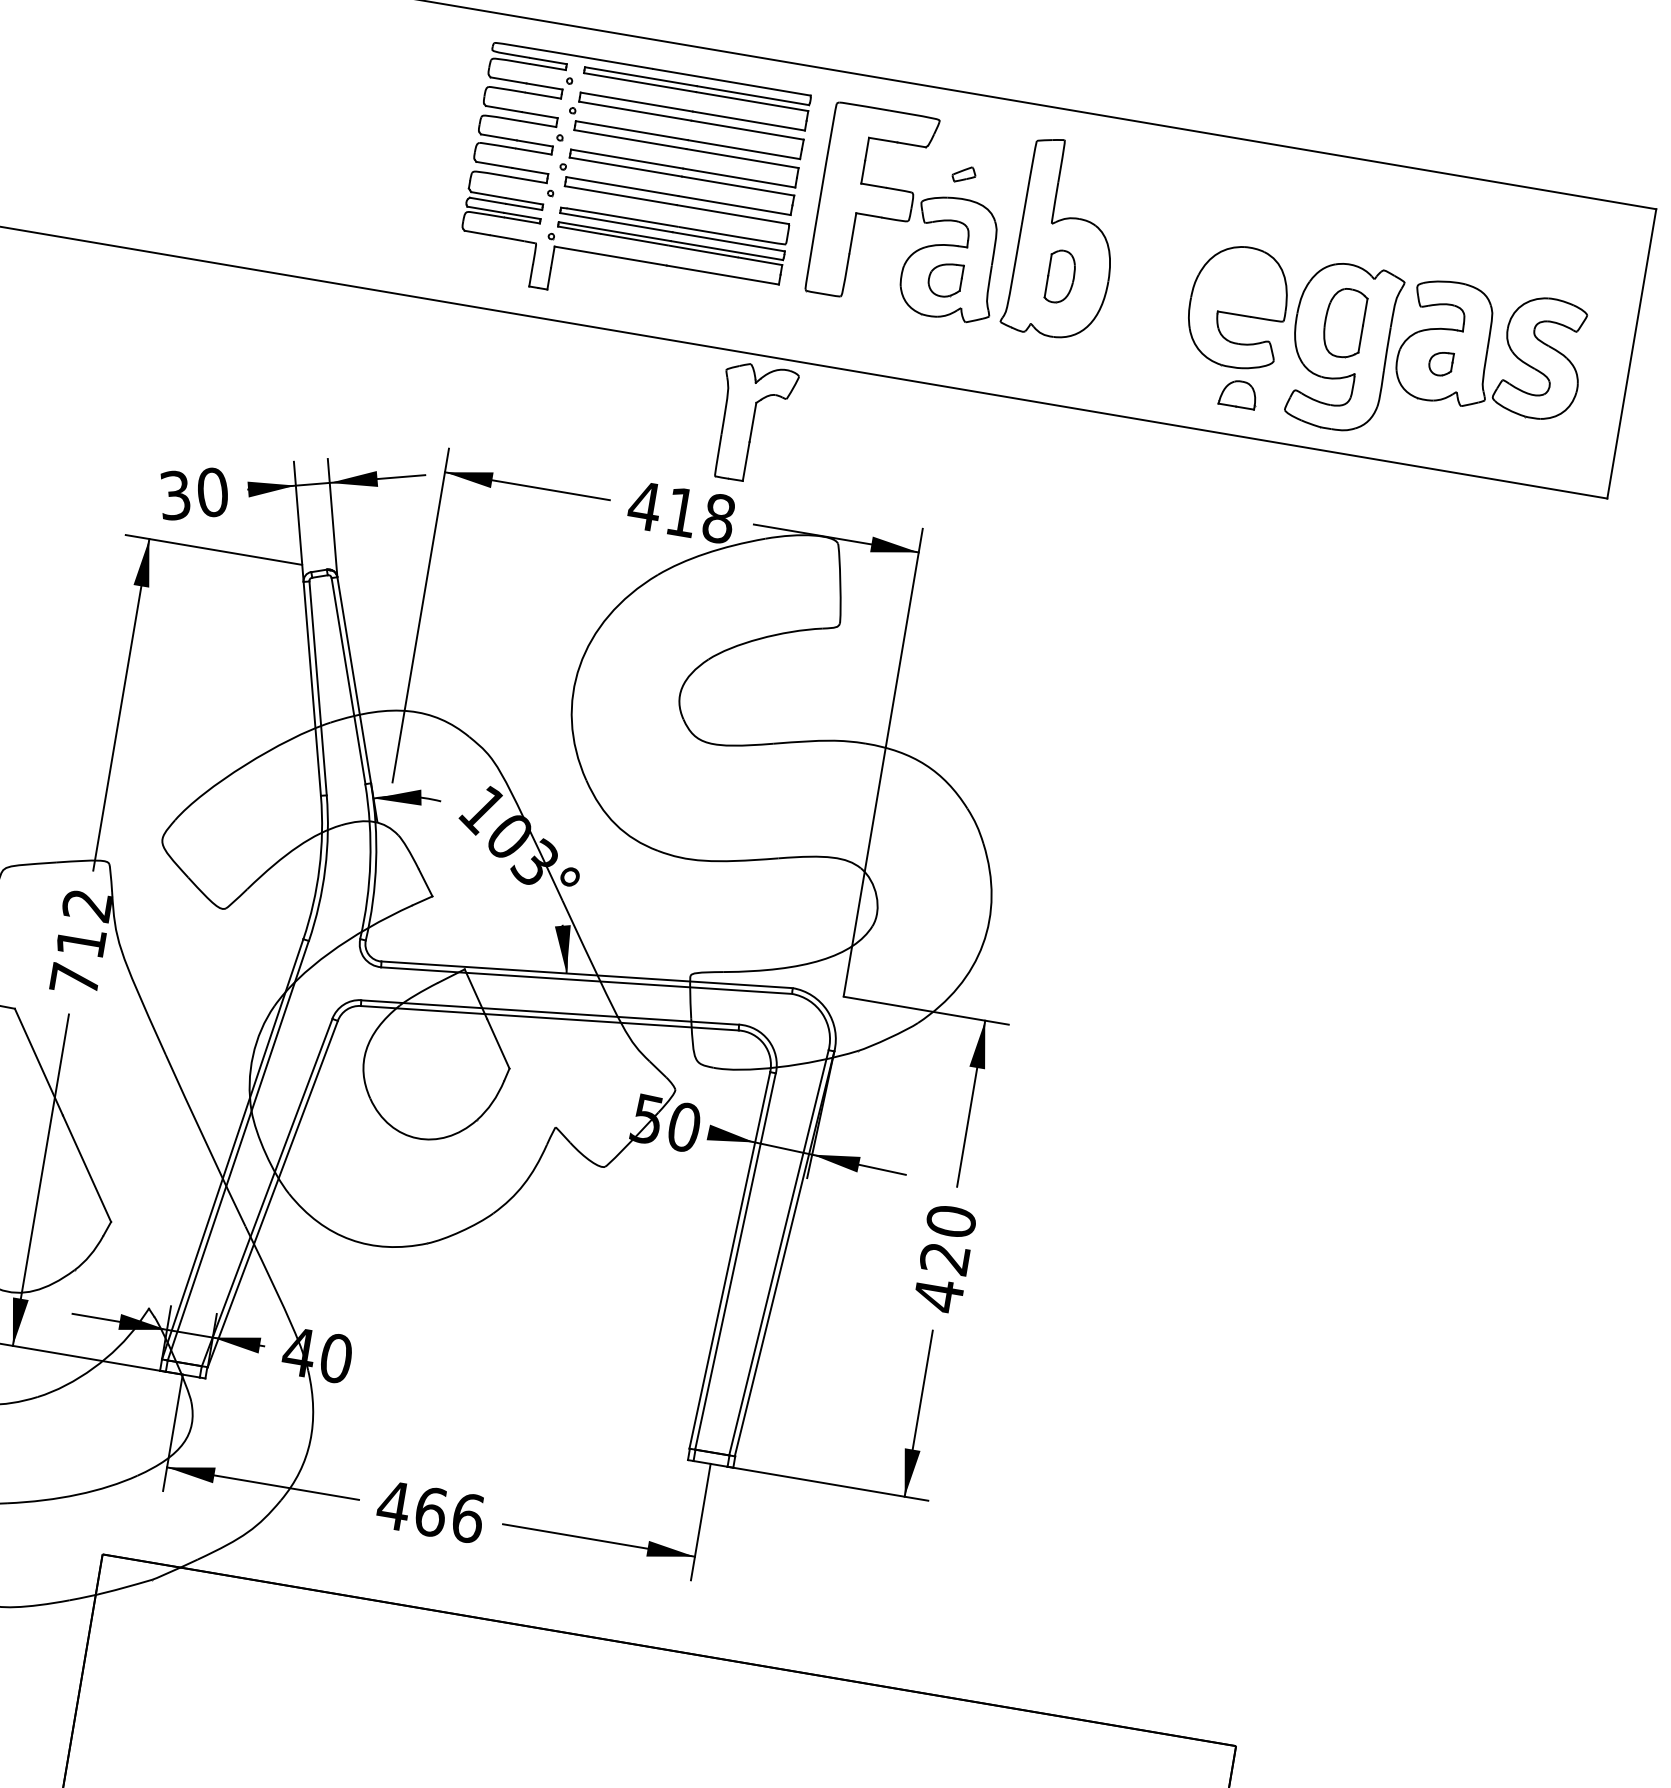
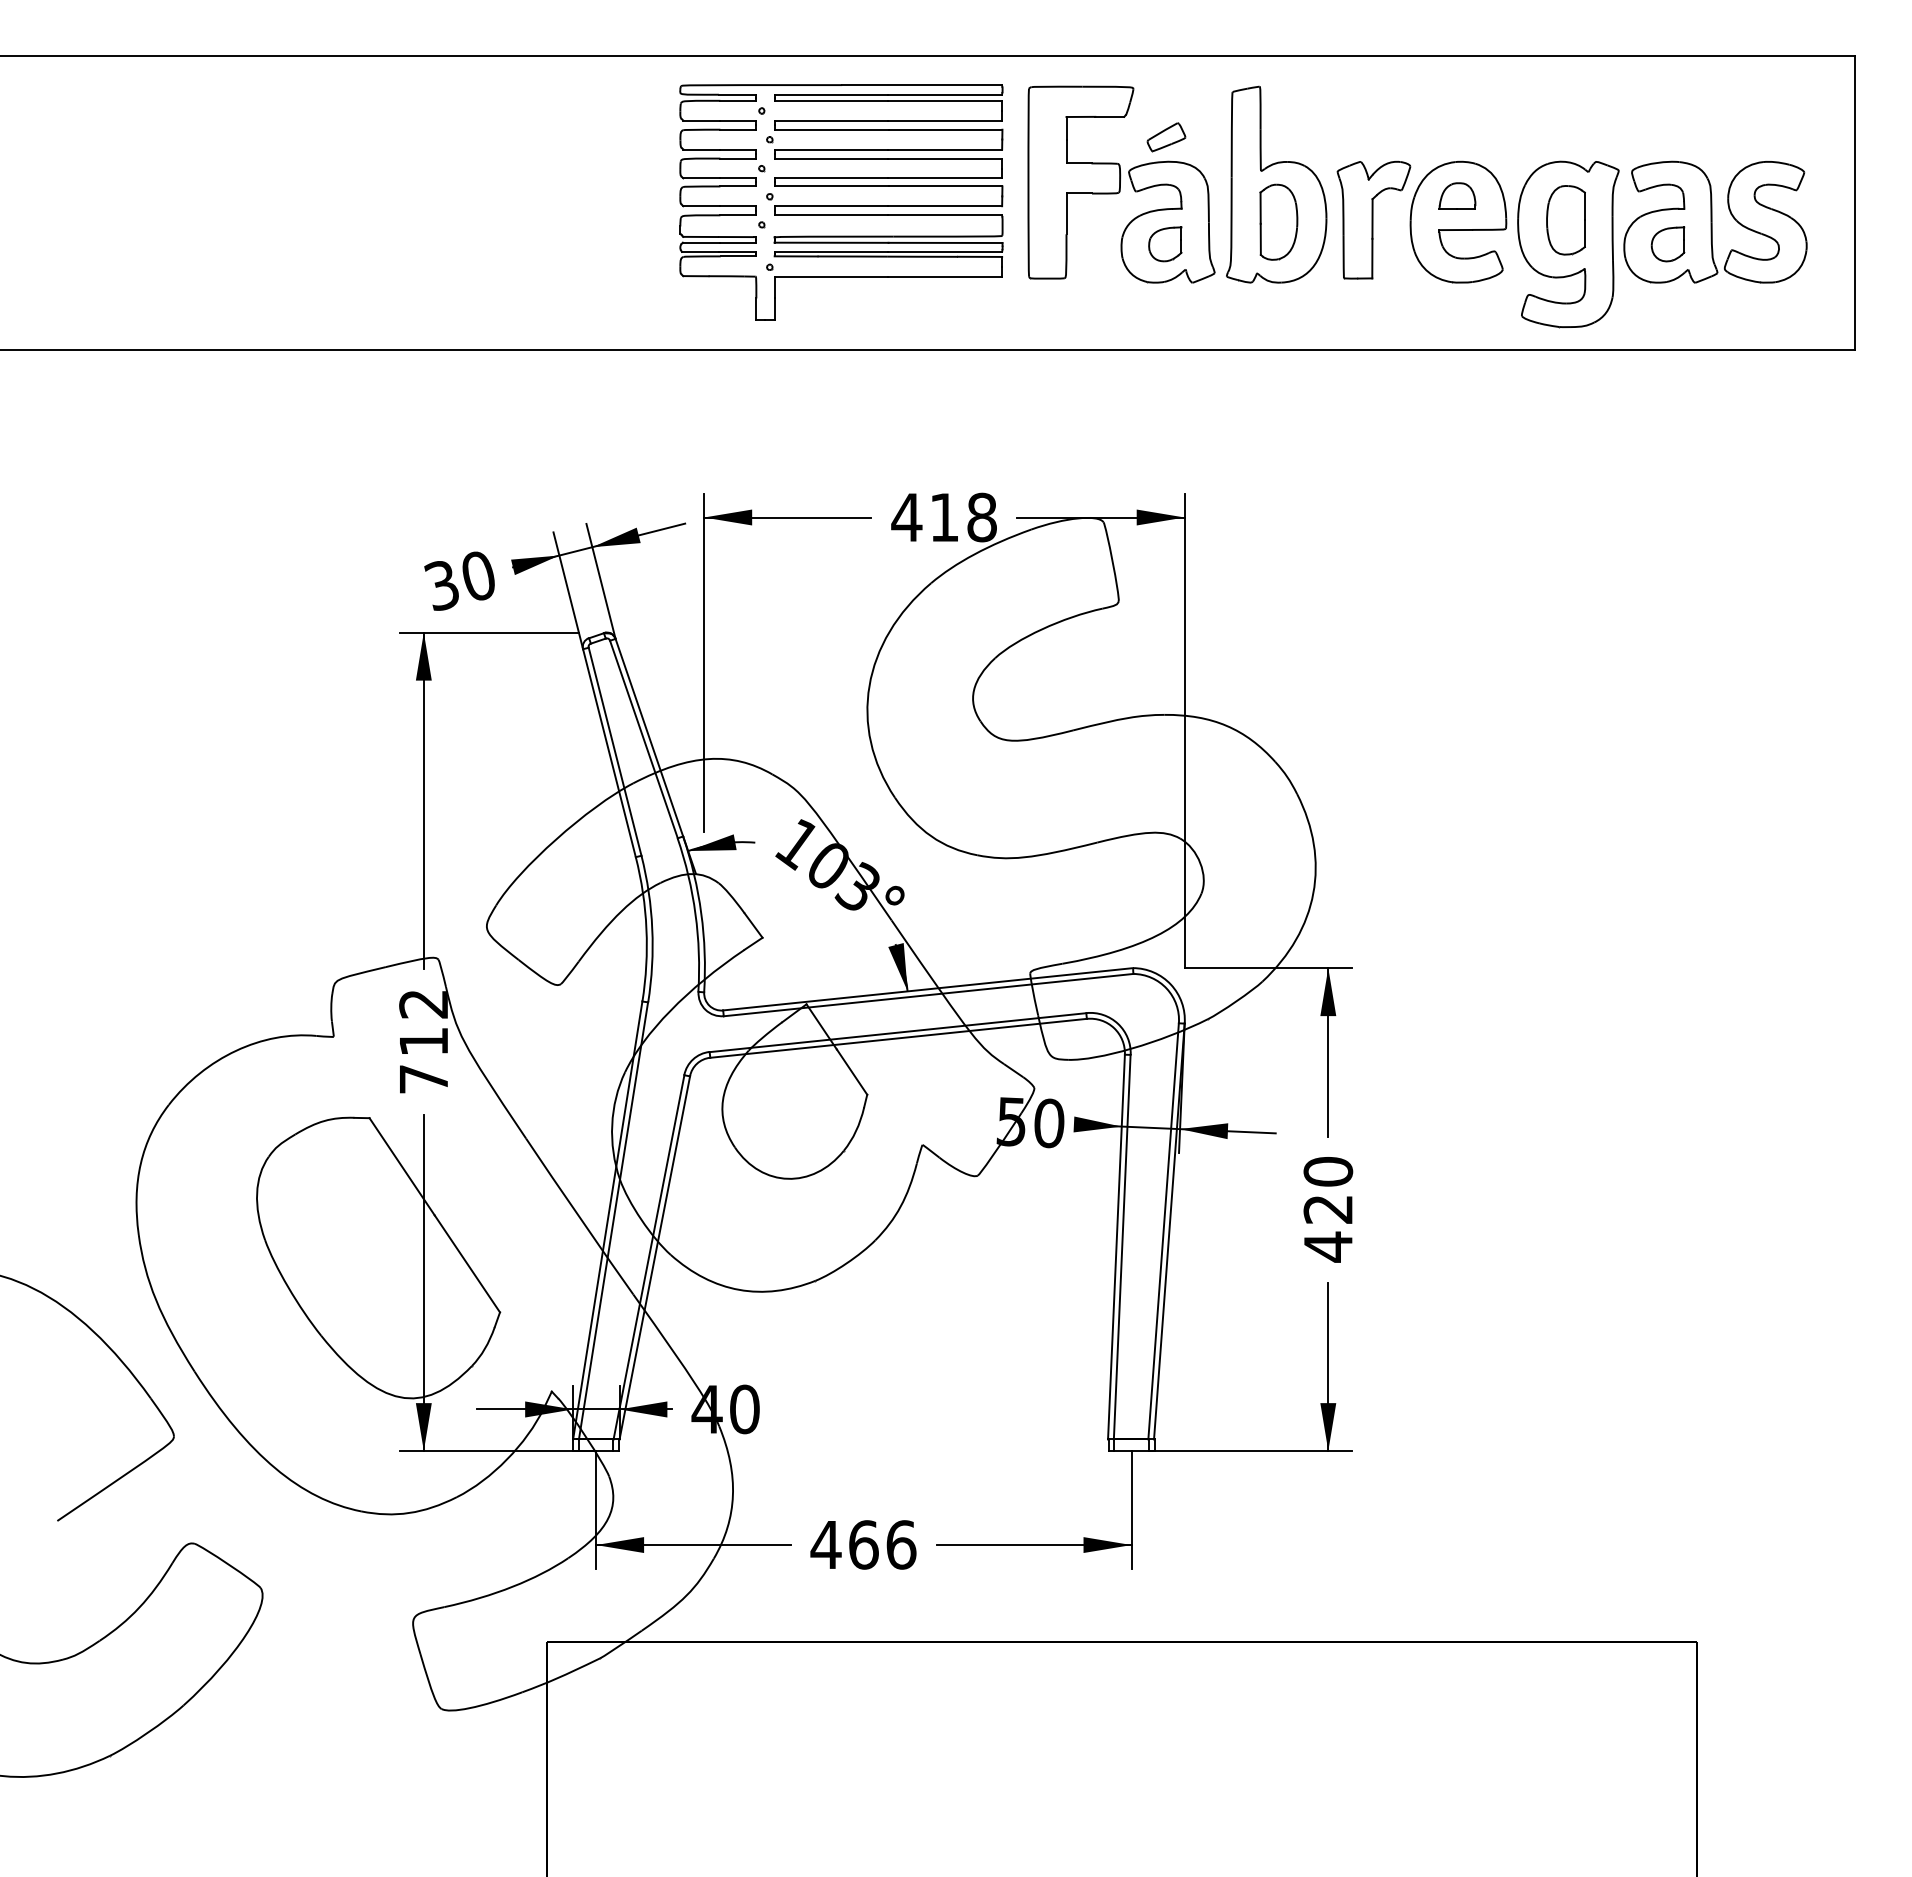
part: (964, 174) -> (1166, 137), size x1.67
part: (1060, 276) -> (1278, 221), size x1.43
part: (1440, 363) -> (1667, 244), size x1.43
part: (1238, 393) -> (1457, 195), moved
part: (753, 423) -> (1373, 219), moved

